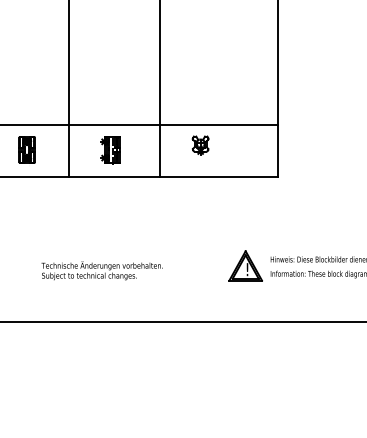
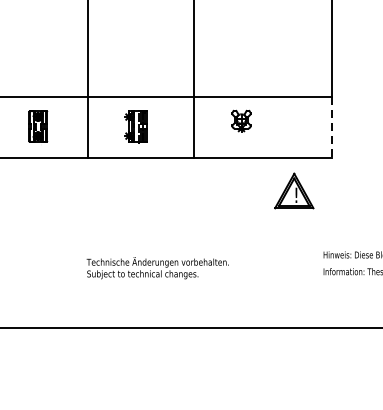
line: (277, 151) -> (331, 128), solid -> dashed
part: (245, 265) -> (294, 190), moved
text: (101, 270) -> (156, 267), moved

